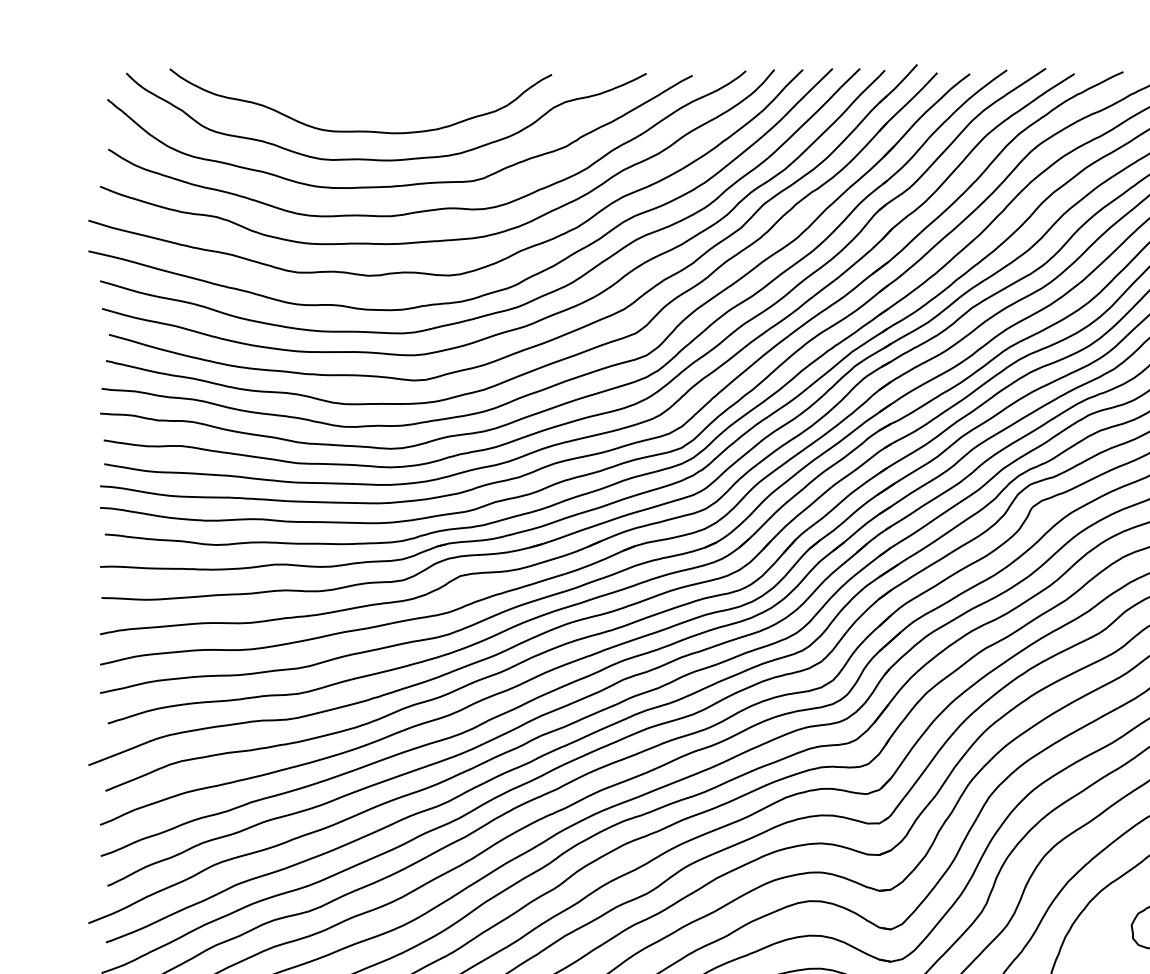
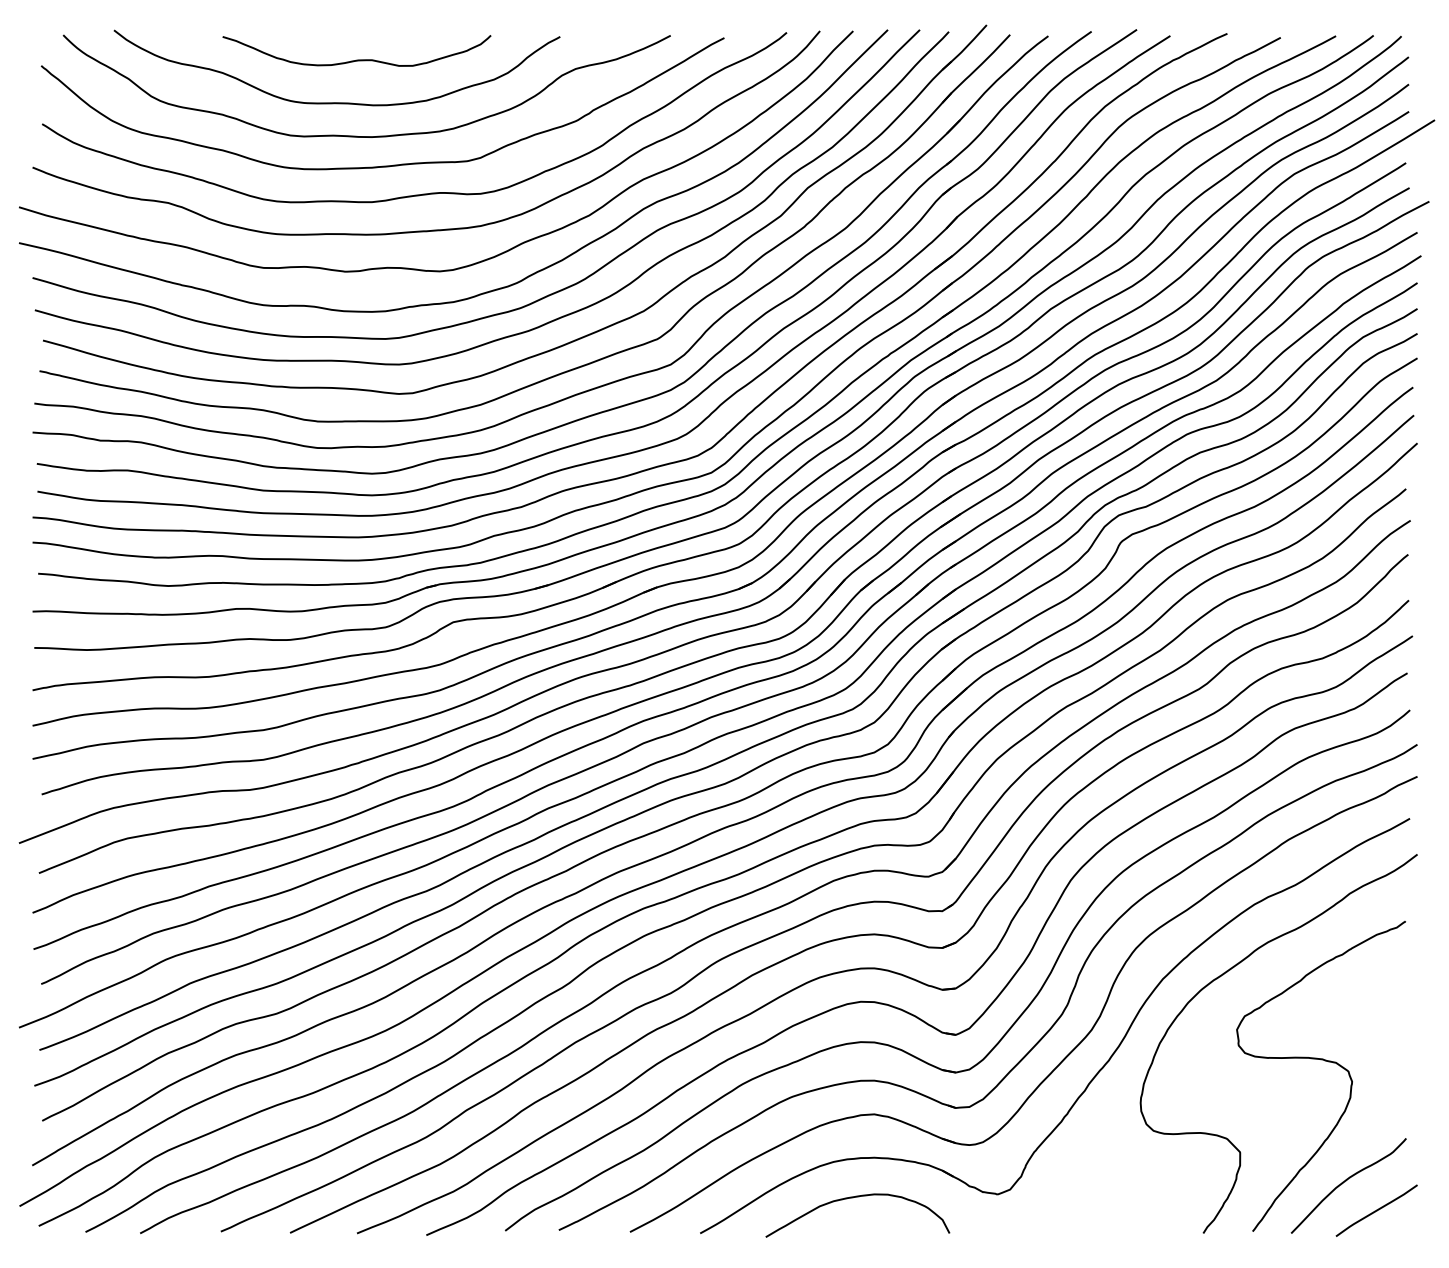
curve: (377, 94) -> (356, 59), added

